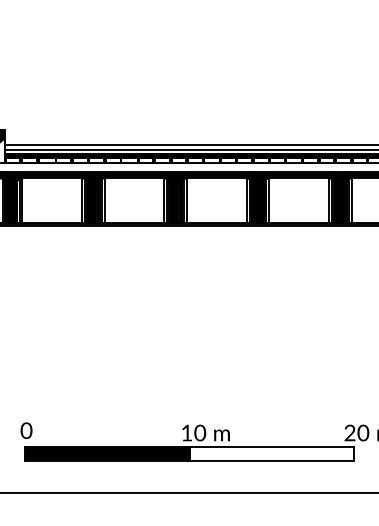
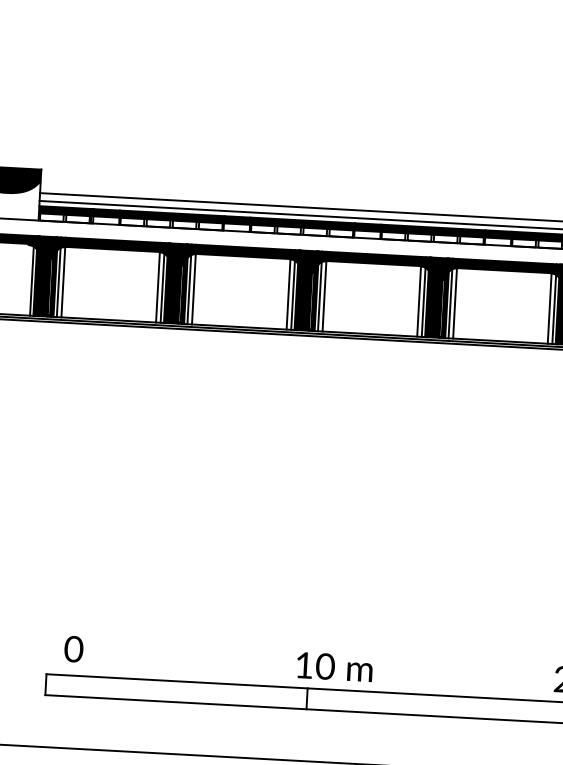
text: (26, 430) -> (73, 648), moved
fill: (107, 453) -> (176, 691), removed

